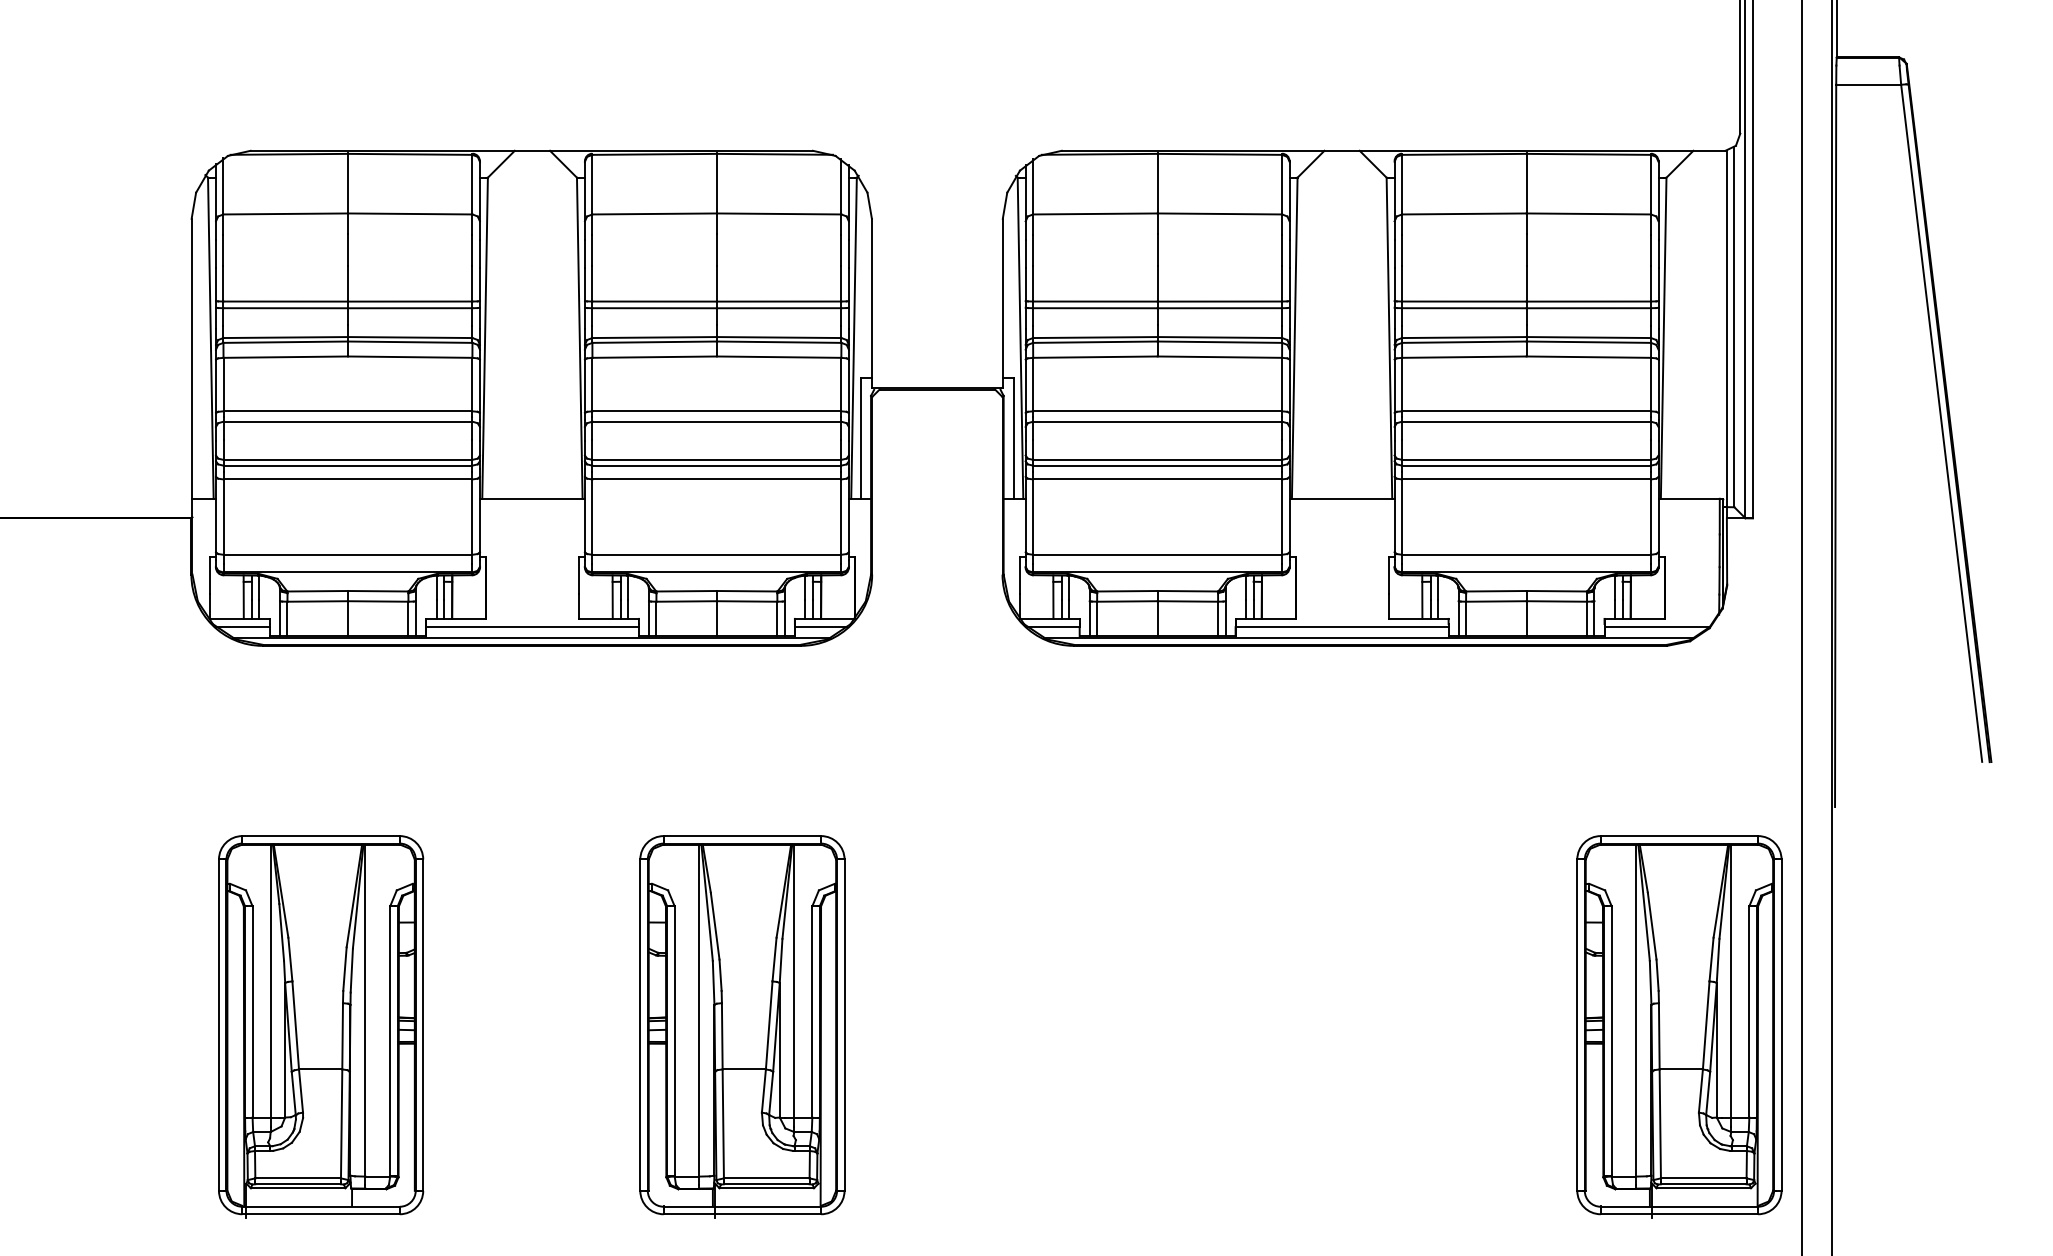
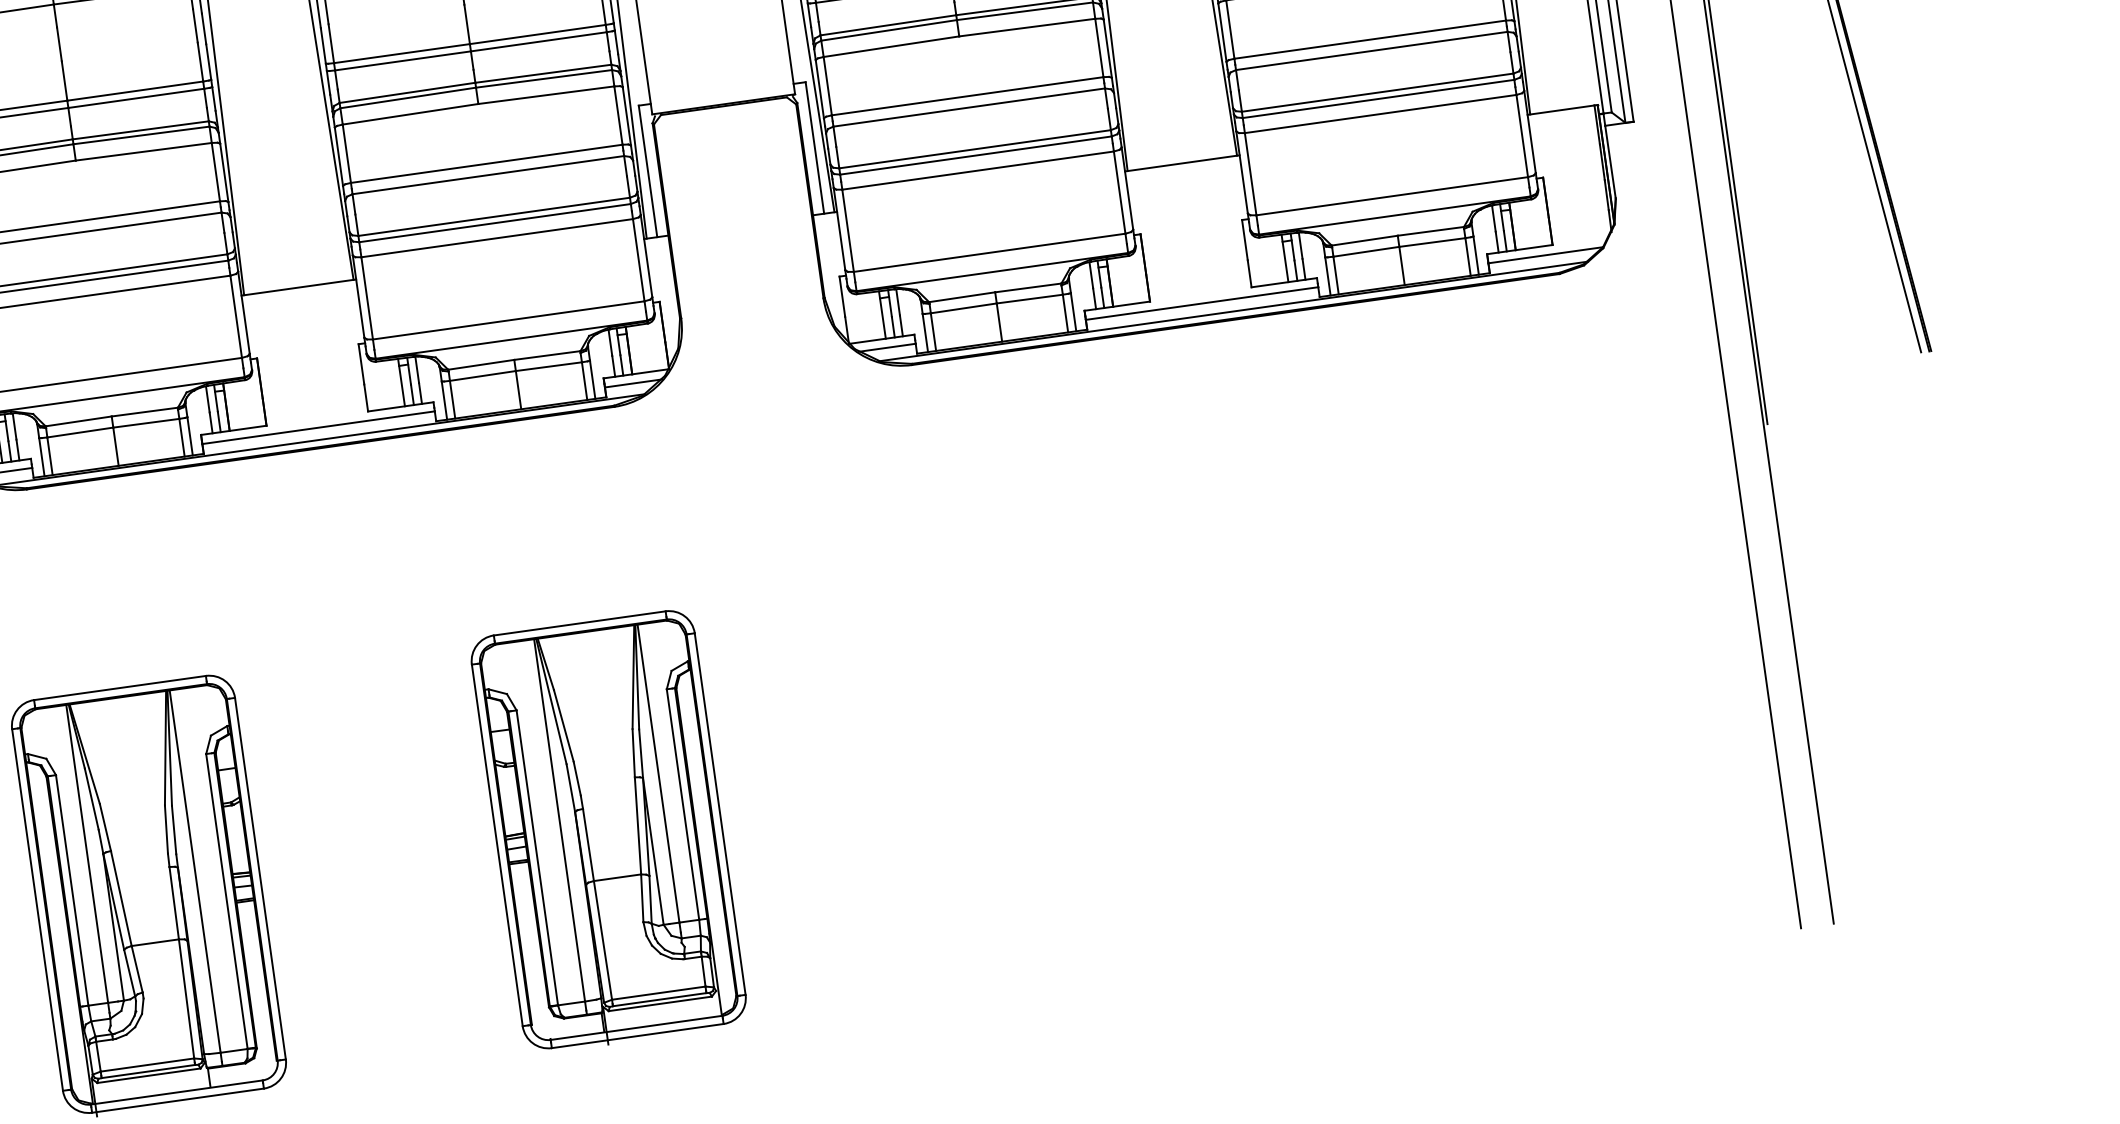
part: (1679, 1026) -> (1631, 687), removed

